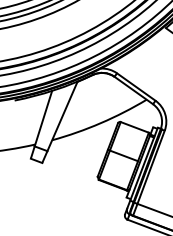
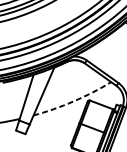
arc: (100, 123) -> (73, 101), solid -> dashed

